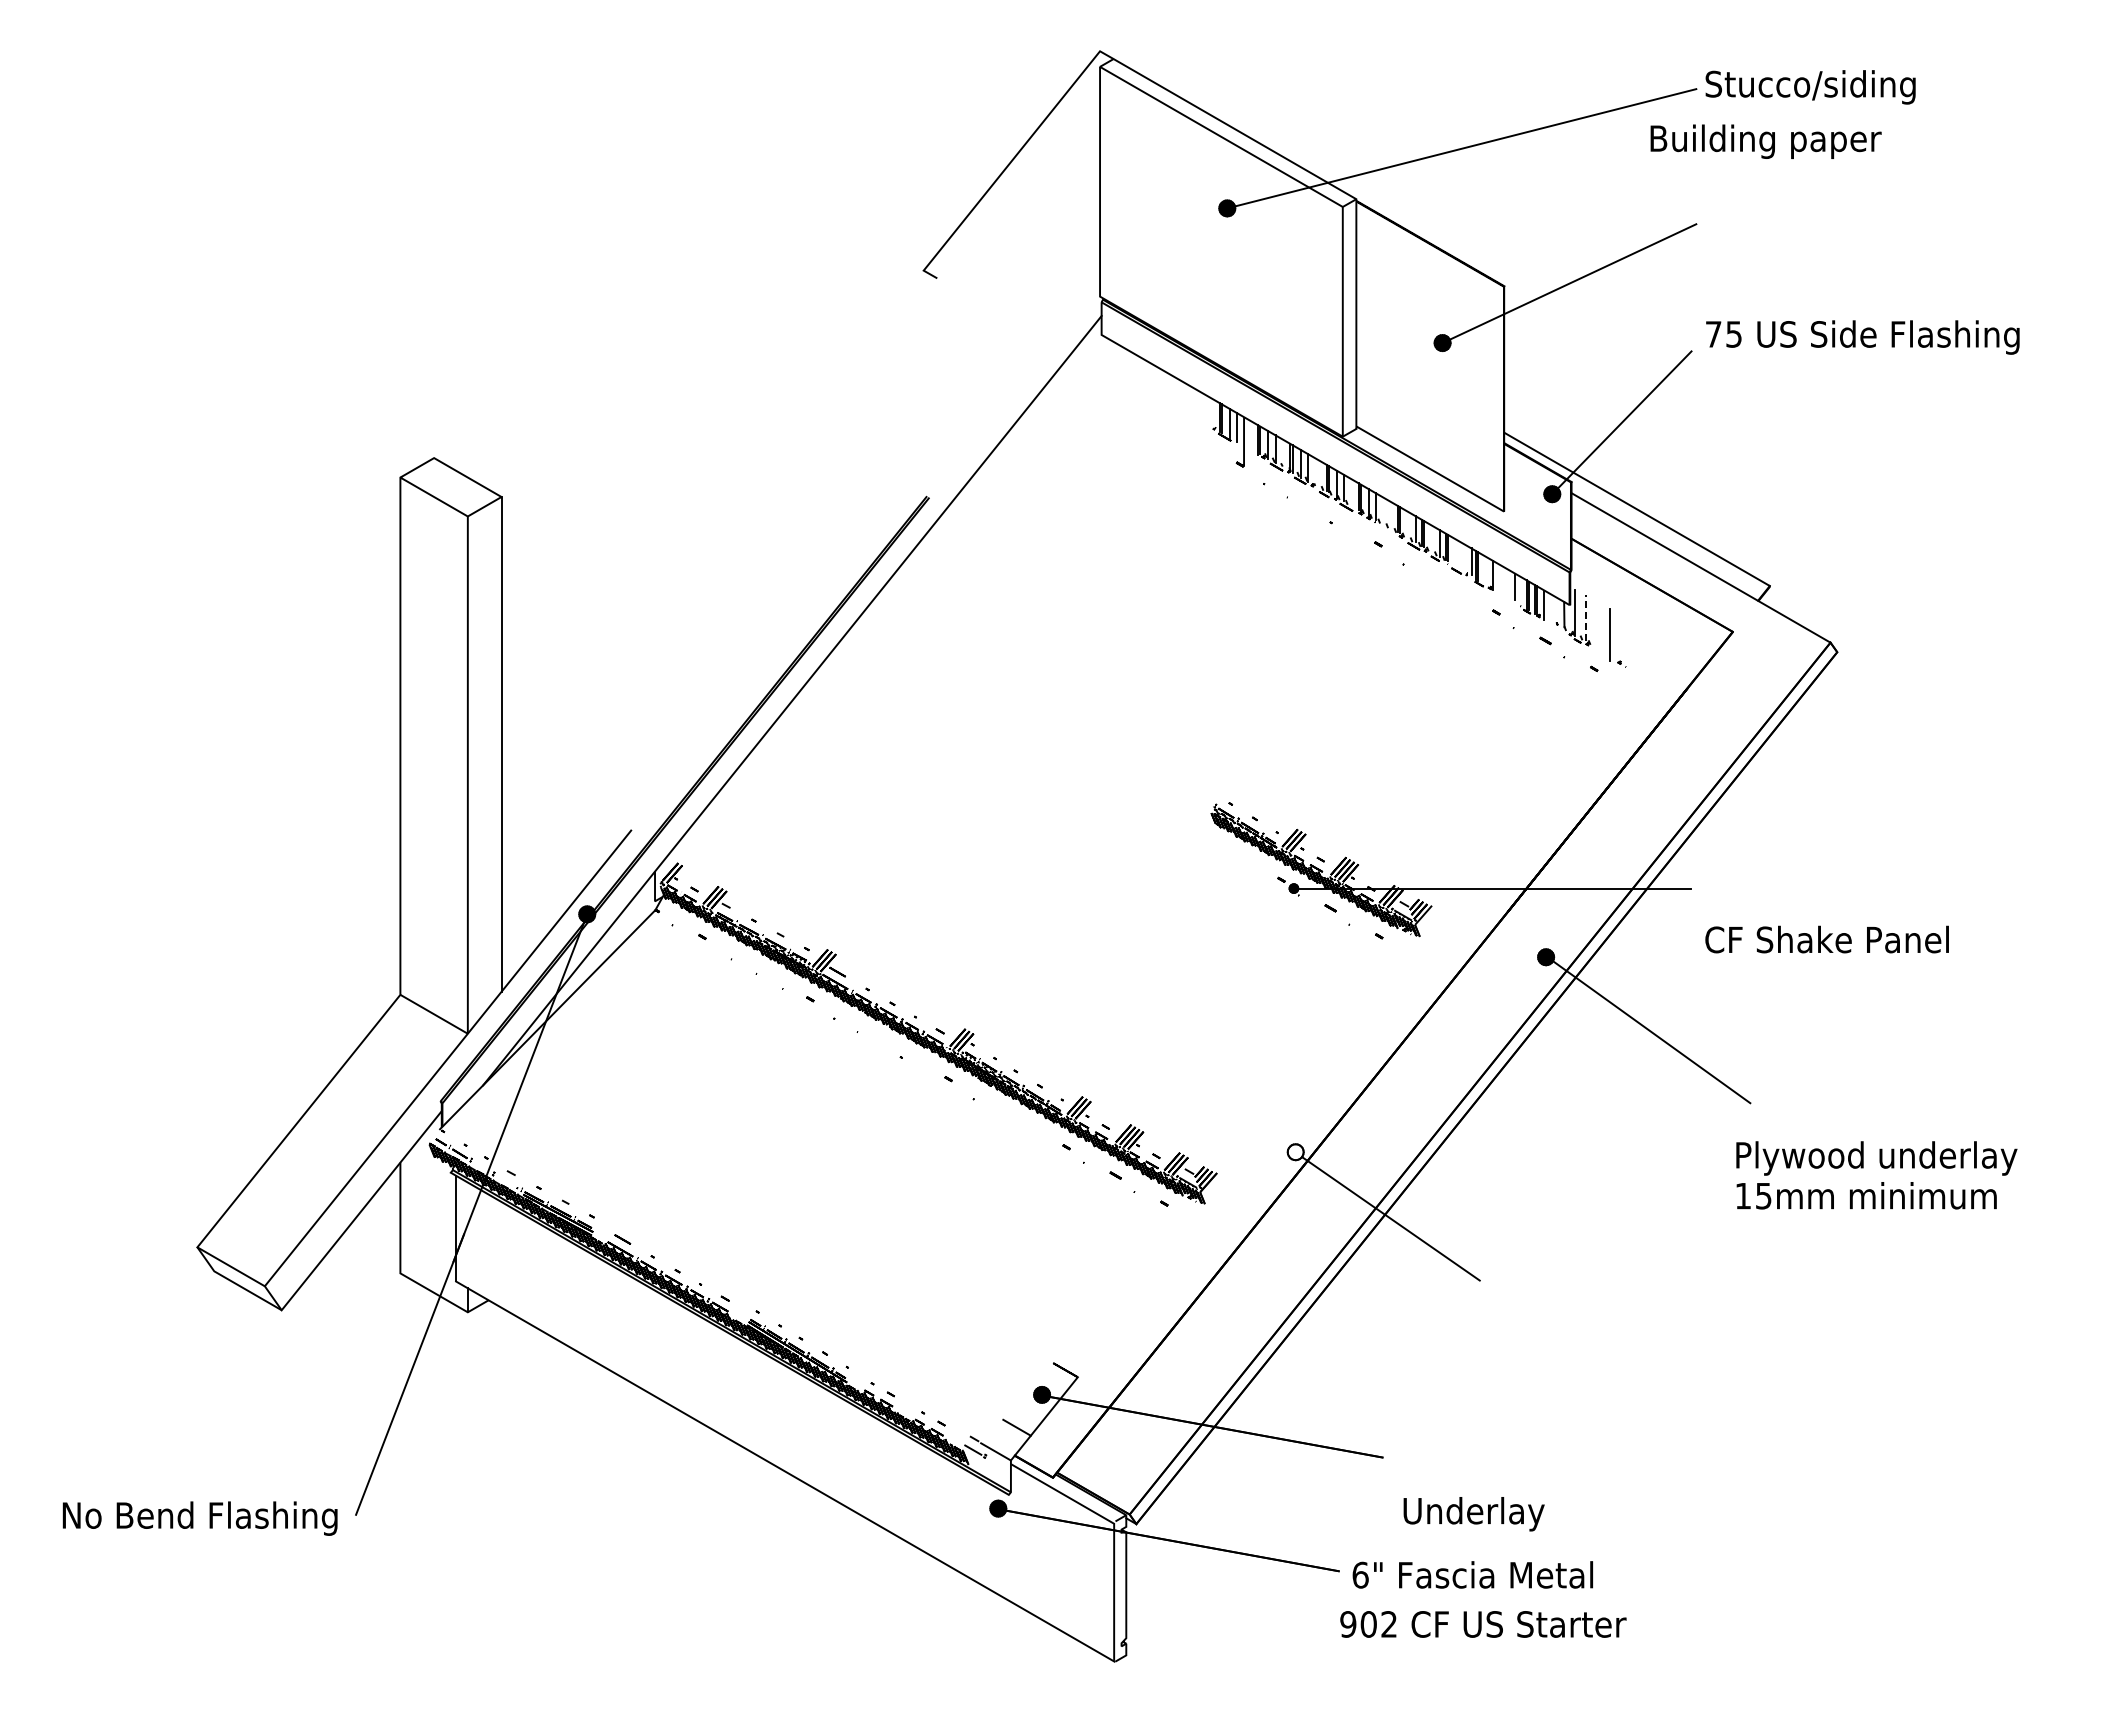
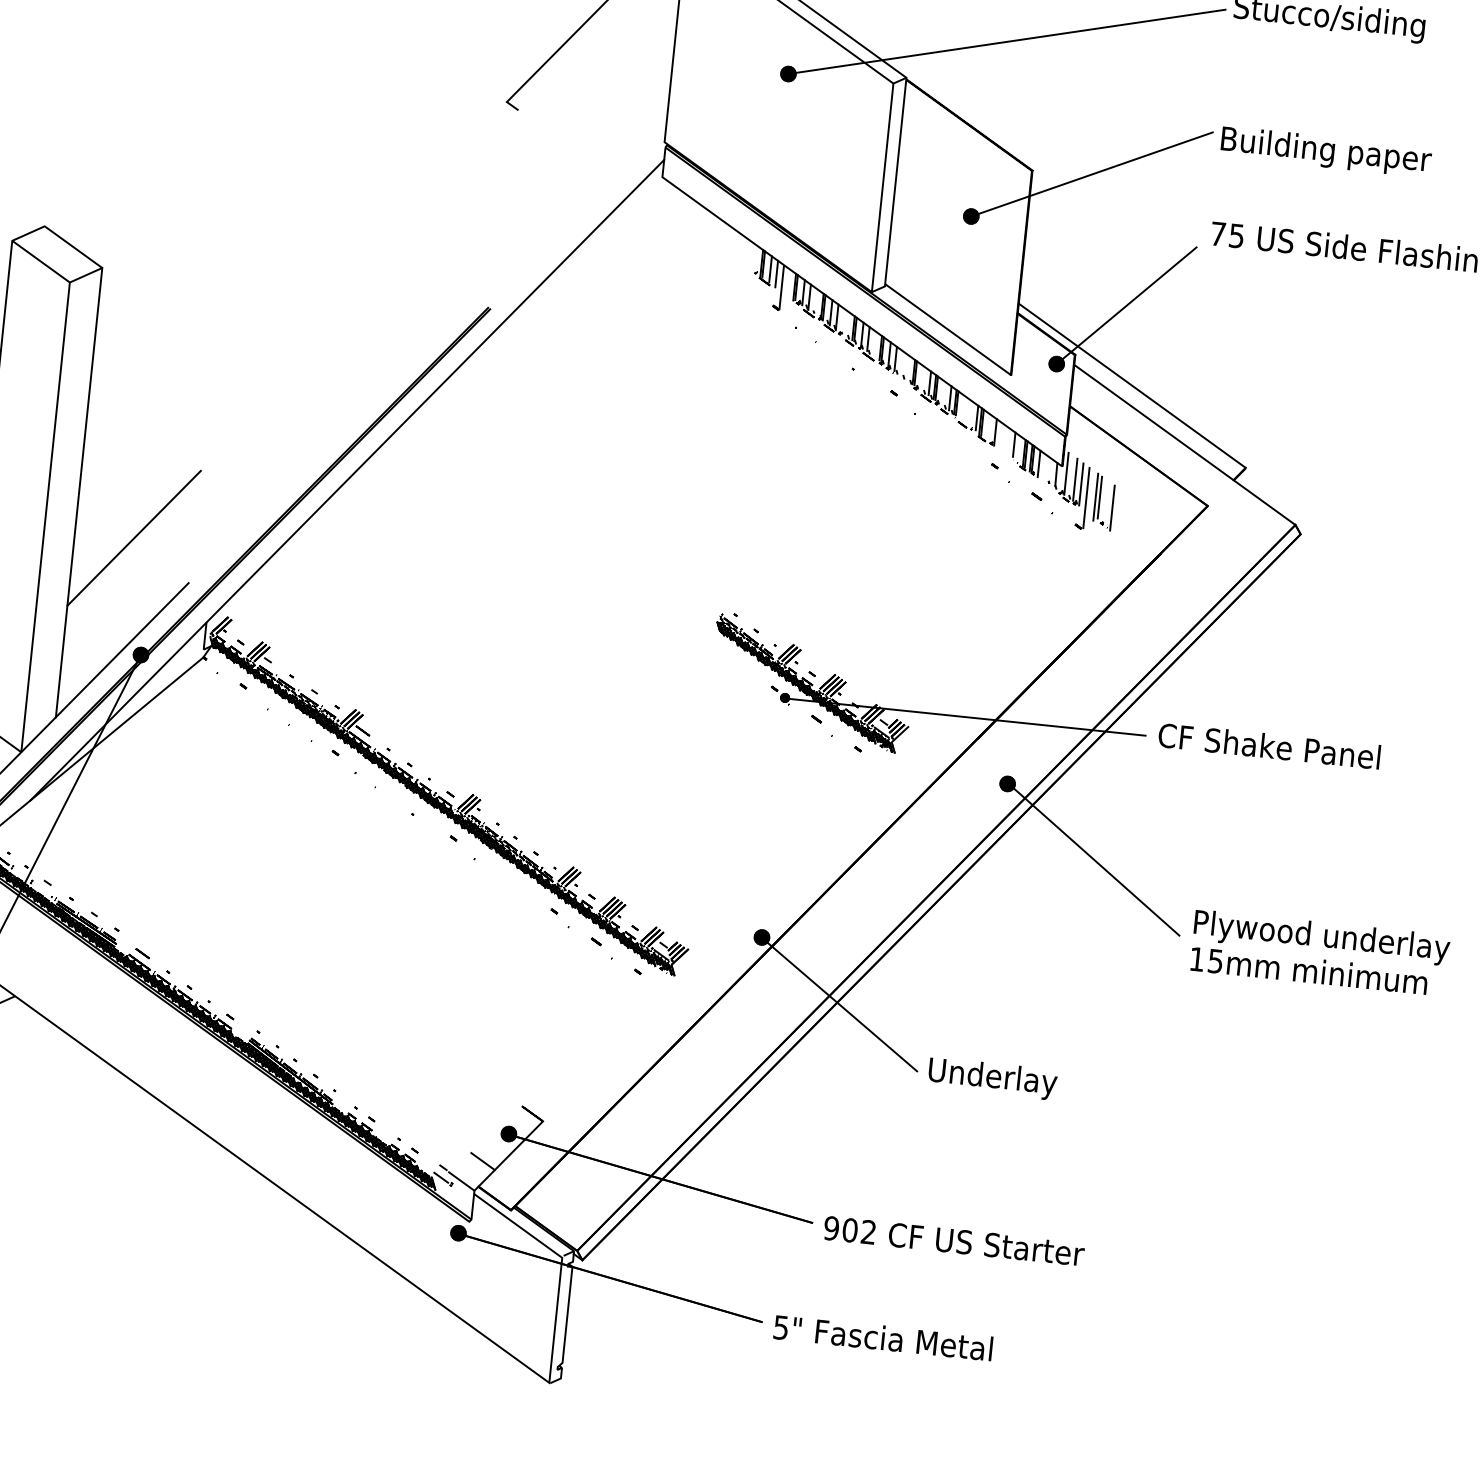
text: (1765, 141) -> (1325, 151), moved
line: (1585, 617) -> (1075, 479), dashed -> solid
line: (1592, 622) -> (1081, 484), added
line: (1614, 634) -> (1100, 497), added
line: (1599, 636) -> (1086, 497), added
line: (1629, 644) -> (1112, 507), added
line: (566, 788) -> (133, 538), added
text: (1826, 939) -> (1268, 746), moved
fill: (1295, 1152) -> (761, 937), added
text: (1876, 1175) -> (1319, 953), moved
text: (1473, 1514) -> (992, 1079), moved
text: (1360, 1574) -> (781, 1327), 6" -> 5"
text: (1483, 1624) -> (954, 1241), moved

